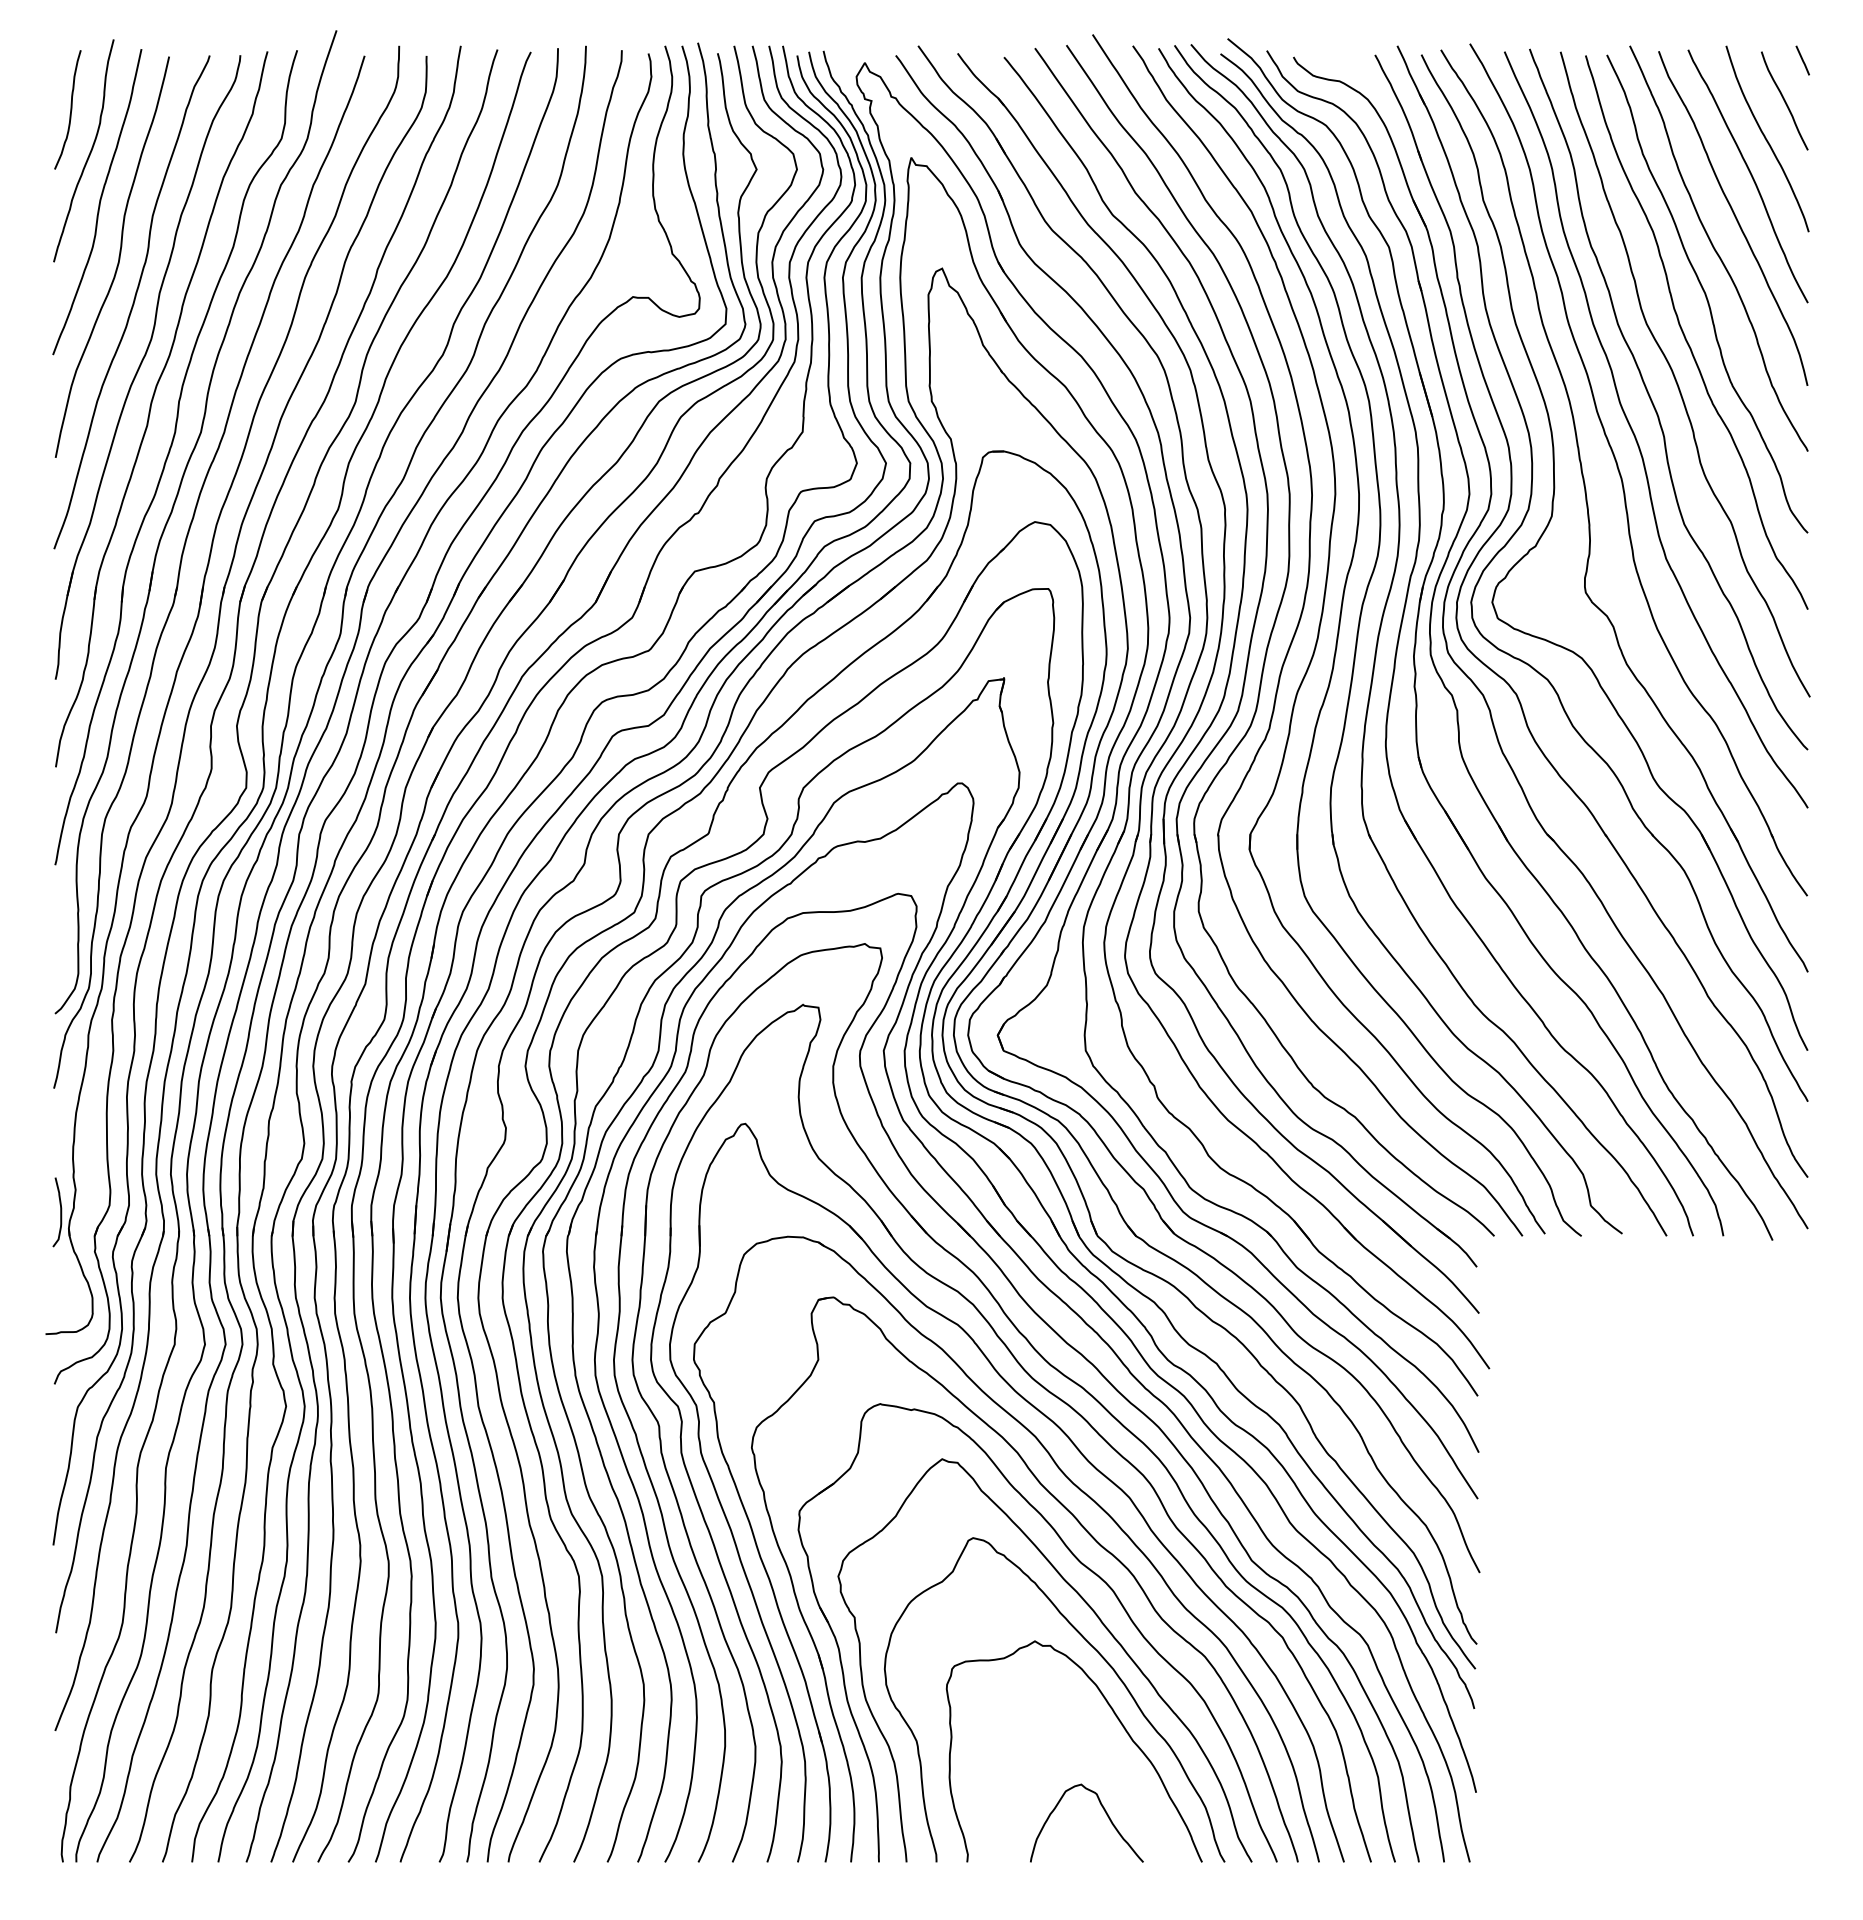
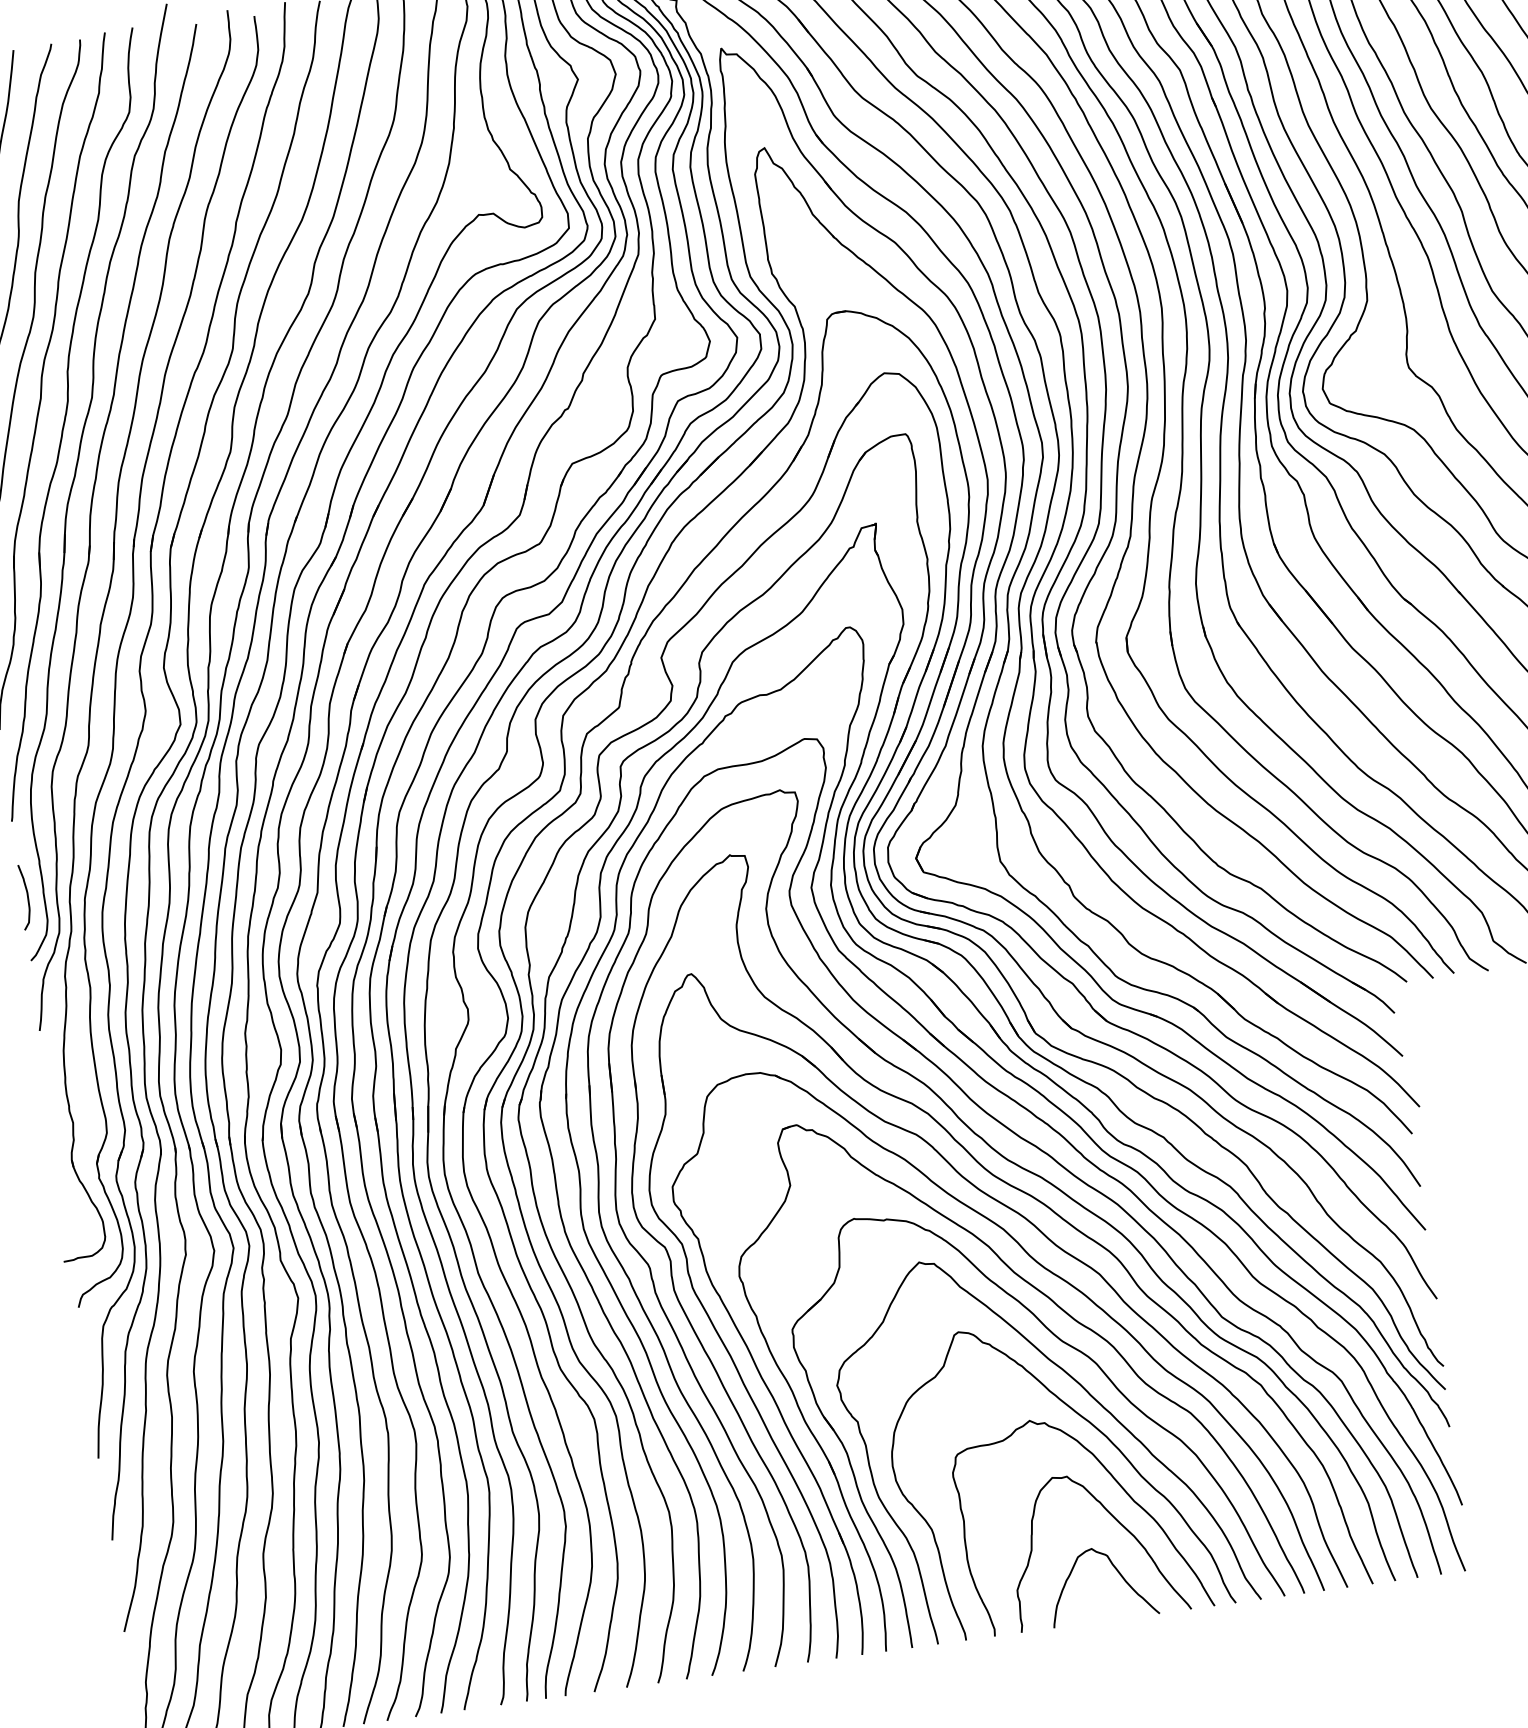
curve: (60, 1212) -> (27, 897), moved
curve: (1112, 1760) -> (1117, 1522), added

